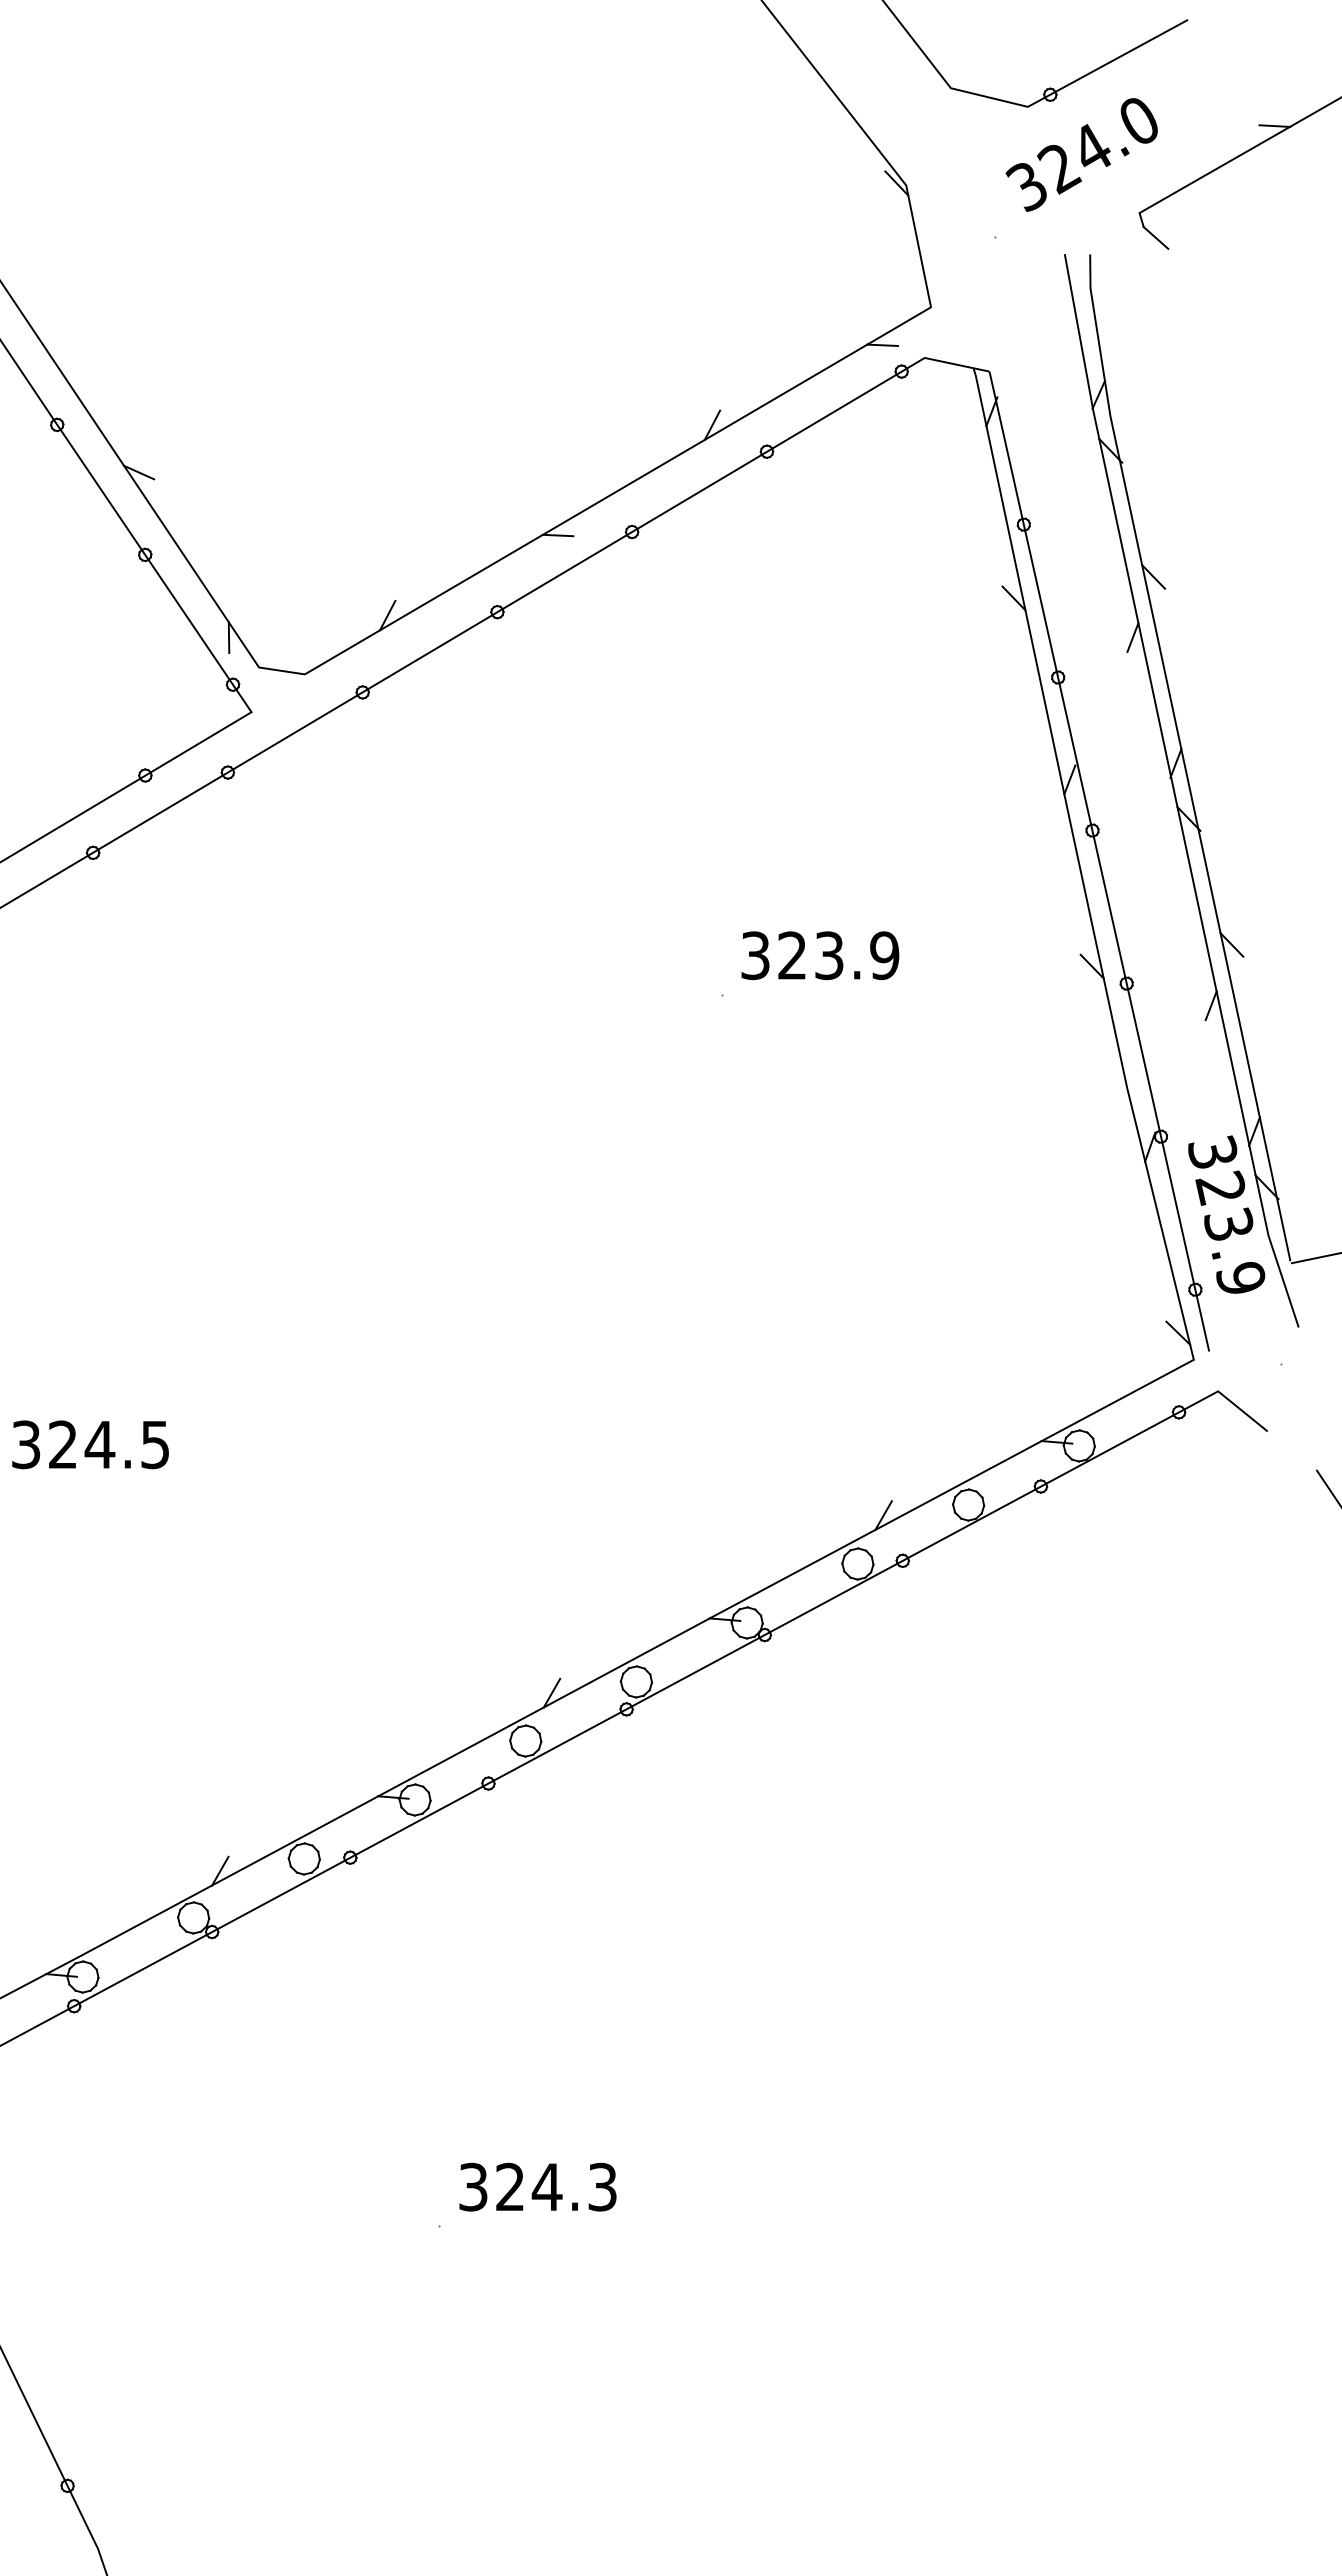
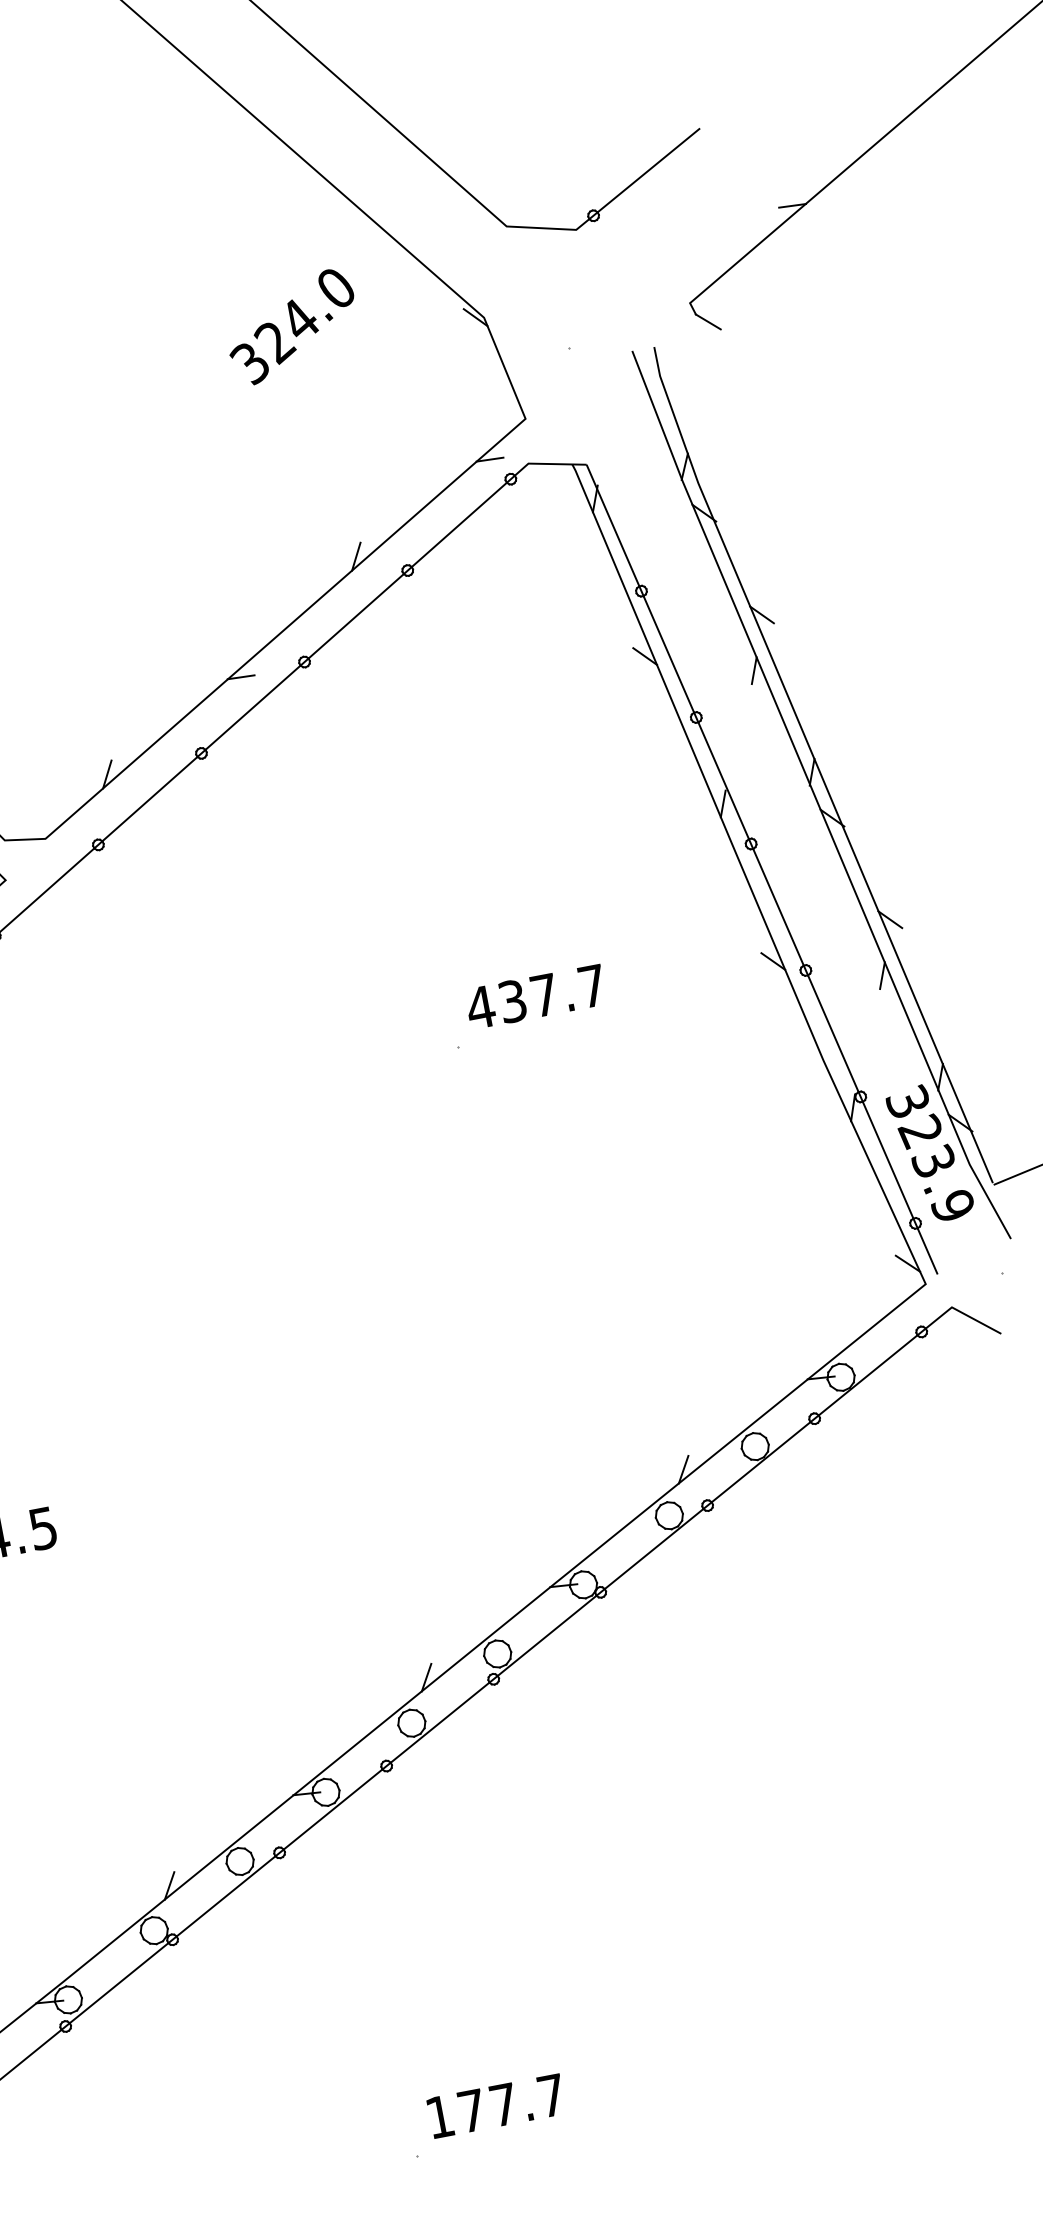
text: (1081, 154) -> (291, 326), moved
text: (819, 955) -> (536, 996), 323.9 -> 437.7
text: (537, 2186) -> (495, 2105), 324.3 -> 177.7

